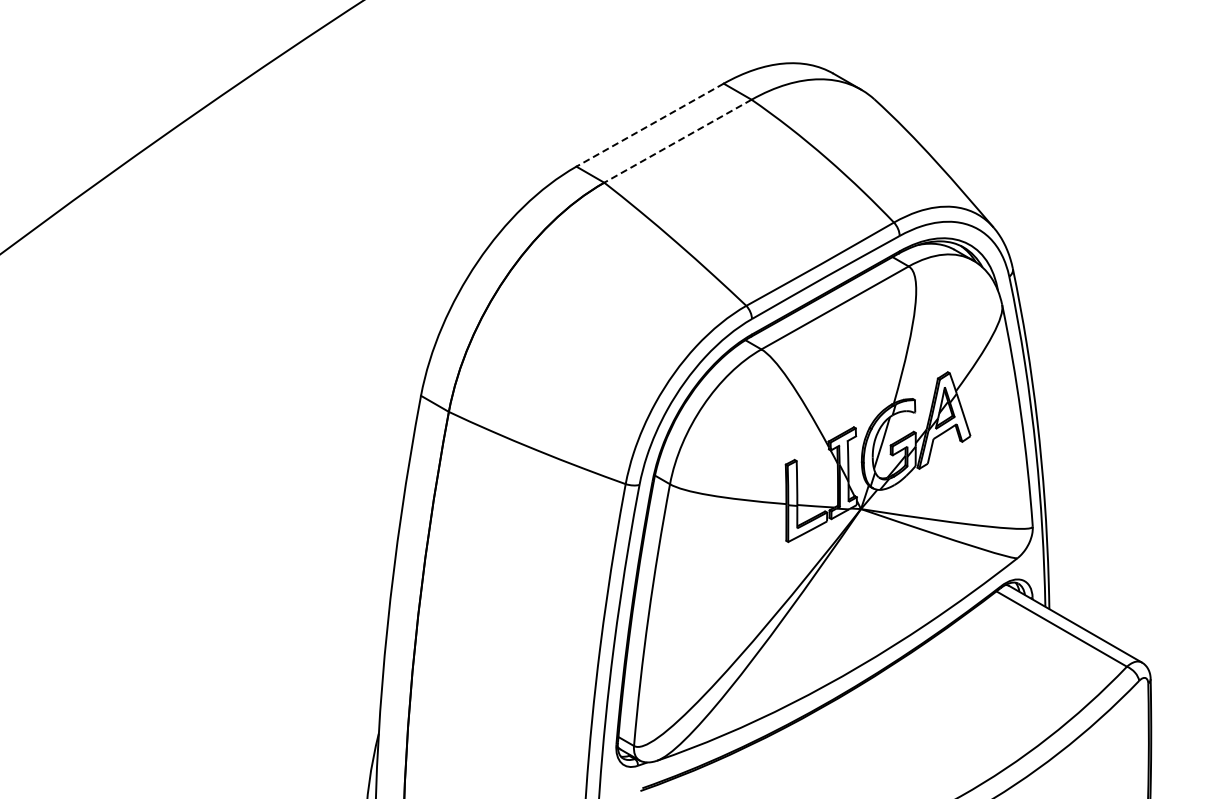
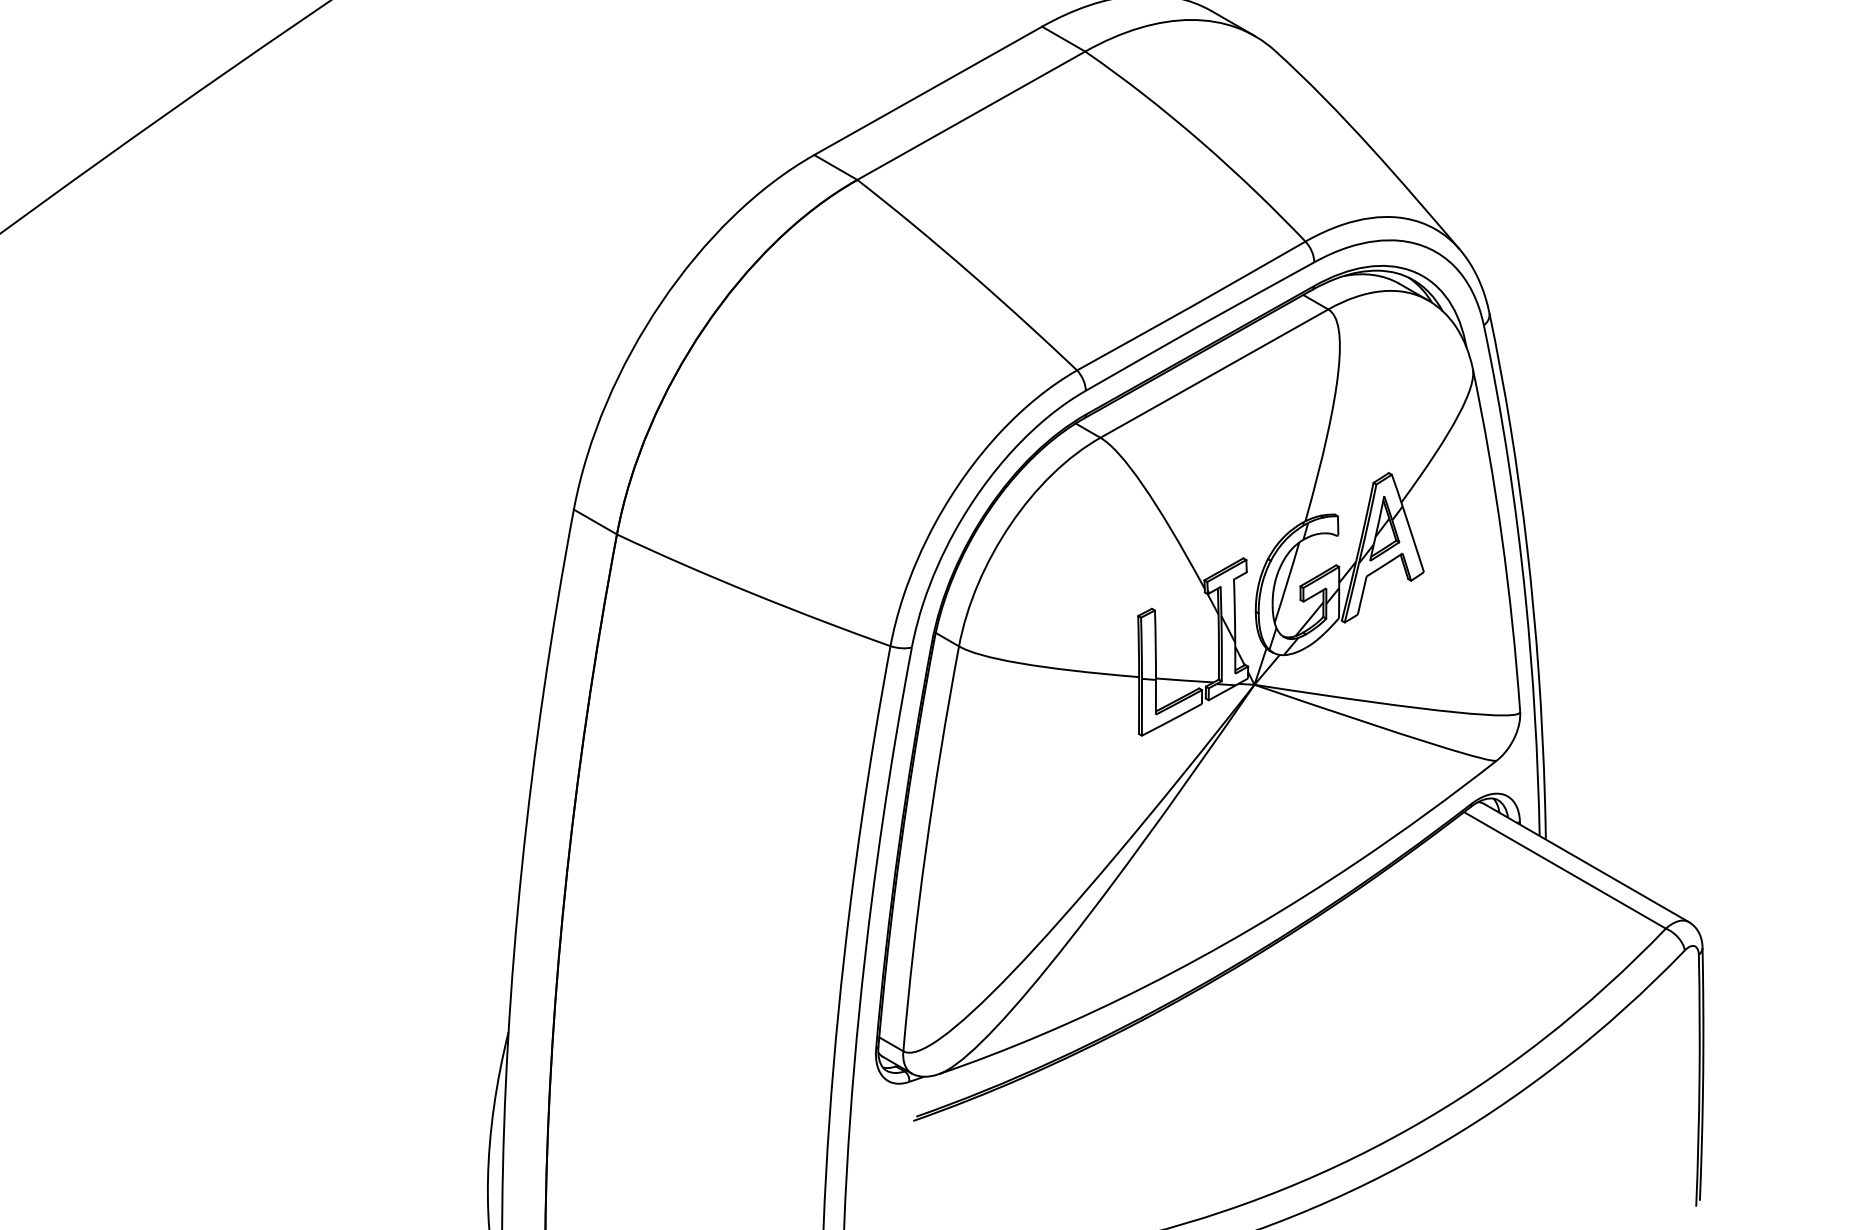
line: (650, 125) -> (928, 91), dashed -> solid
line: (677, 141) -> (970, 116), dashed -> solid

